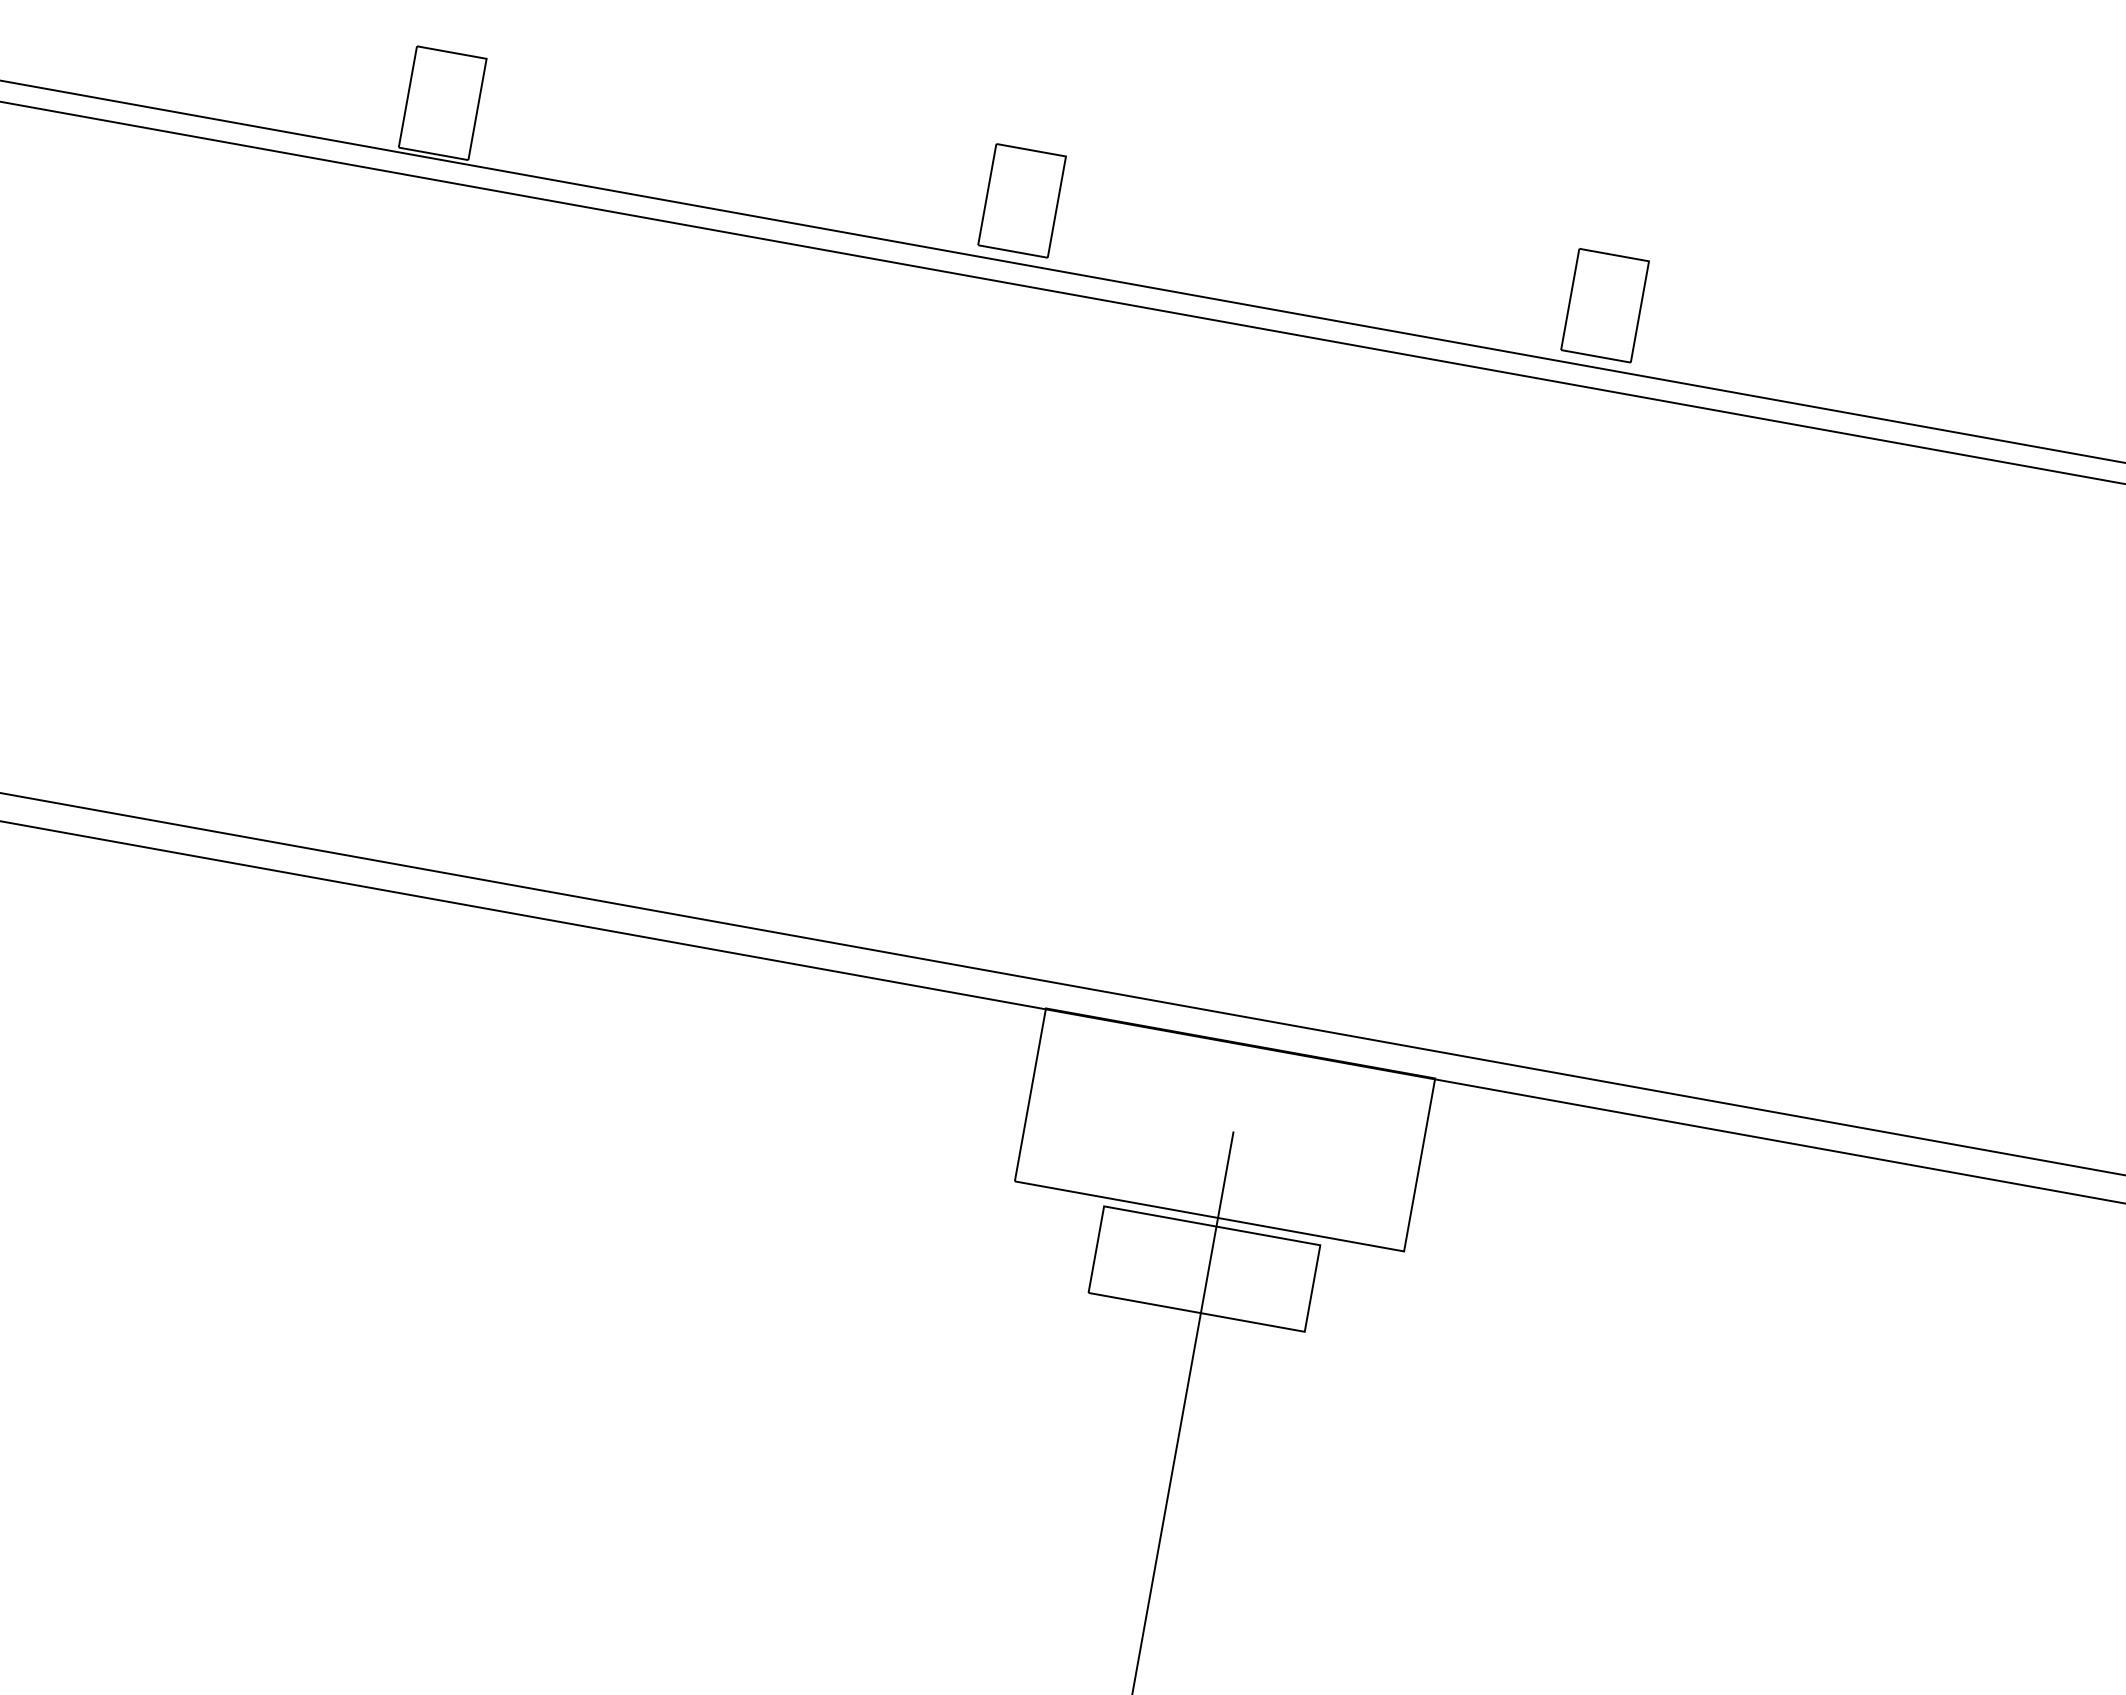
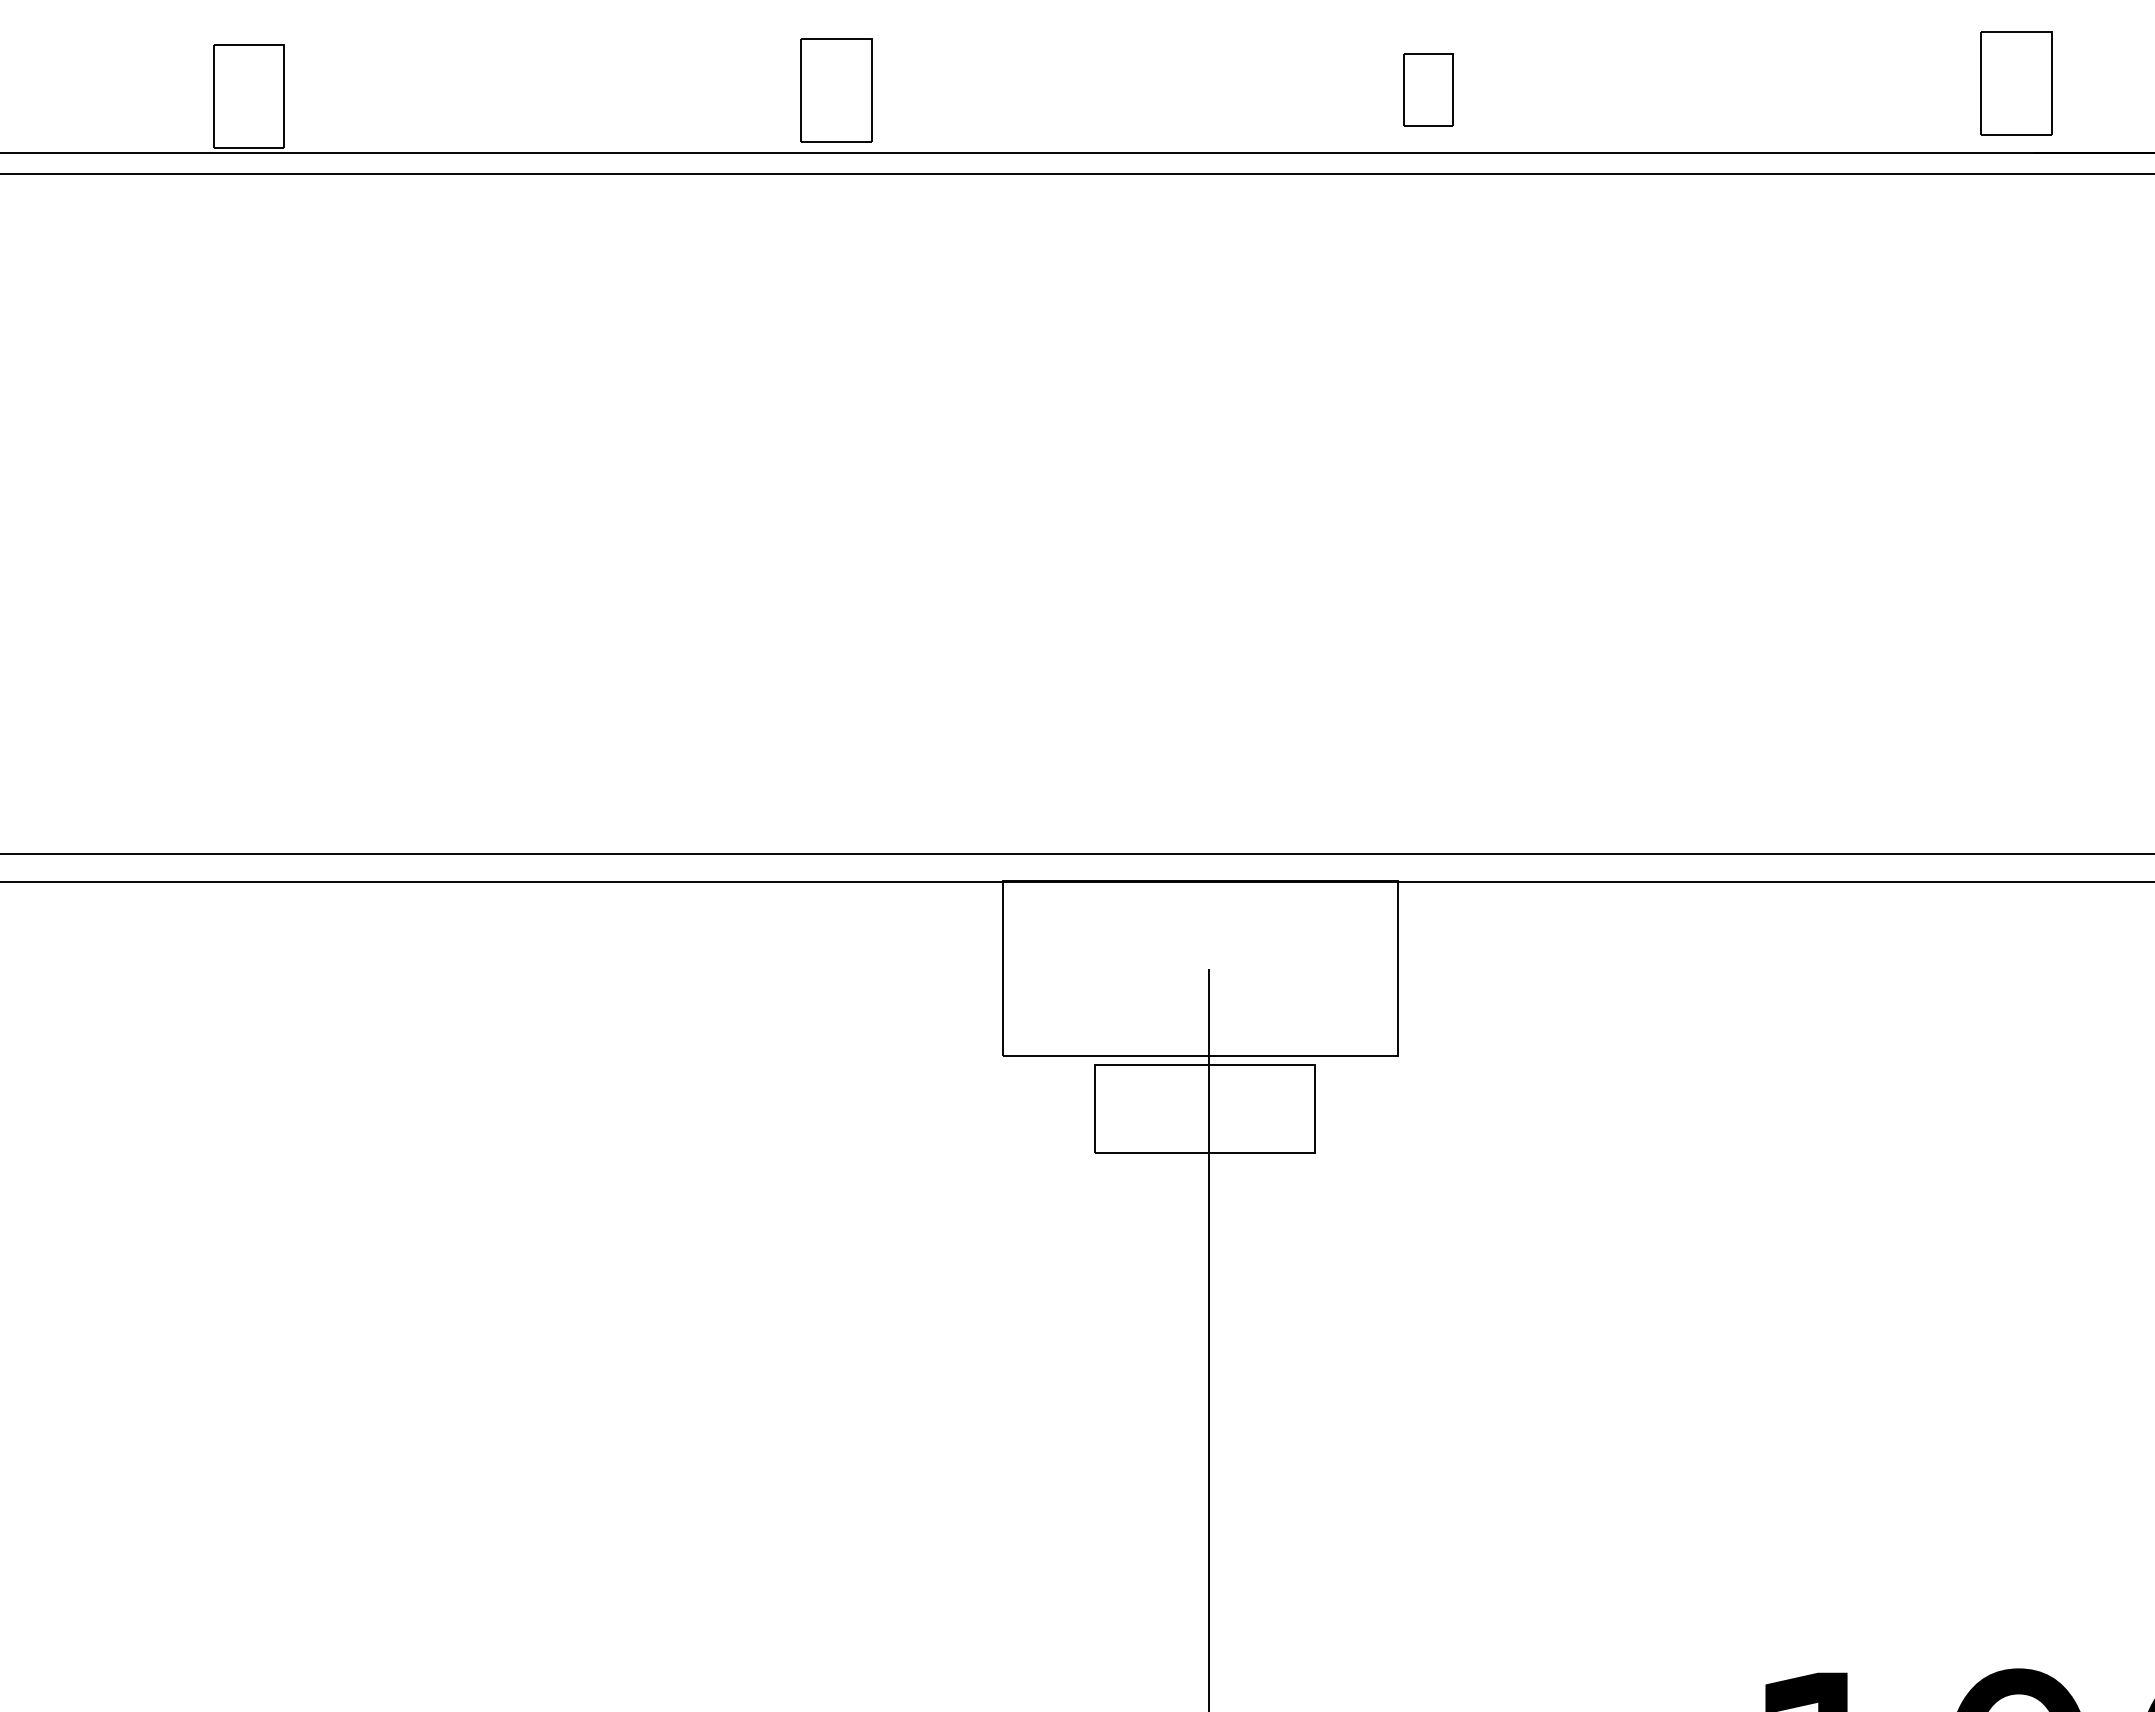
part: (1604, 306) -> (1428, 90), size x0.7

